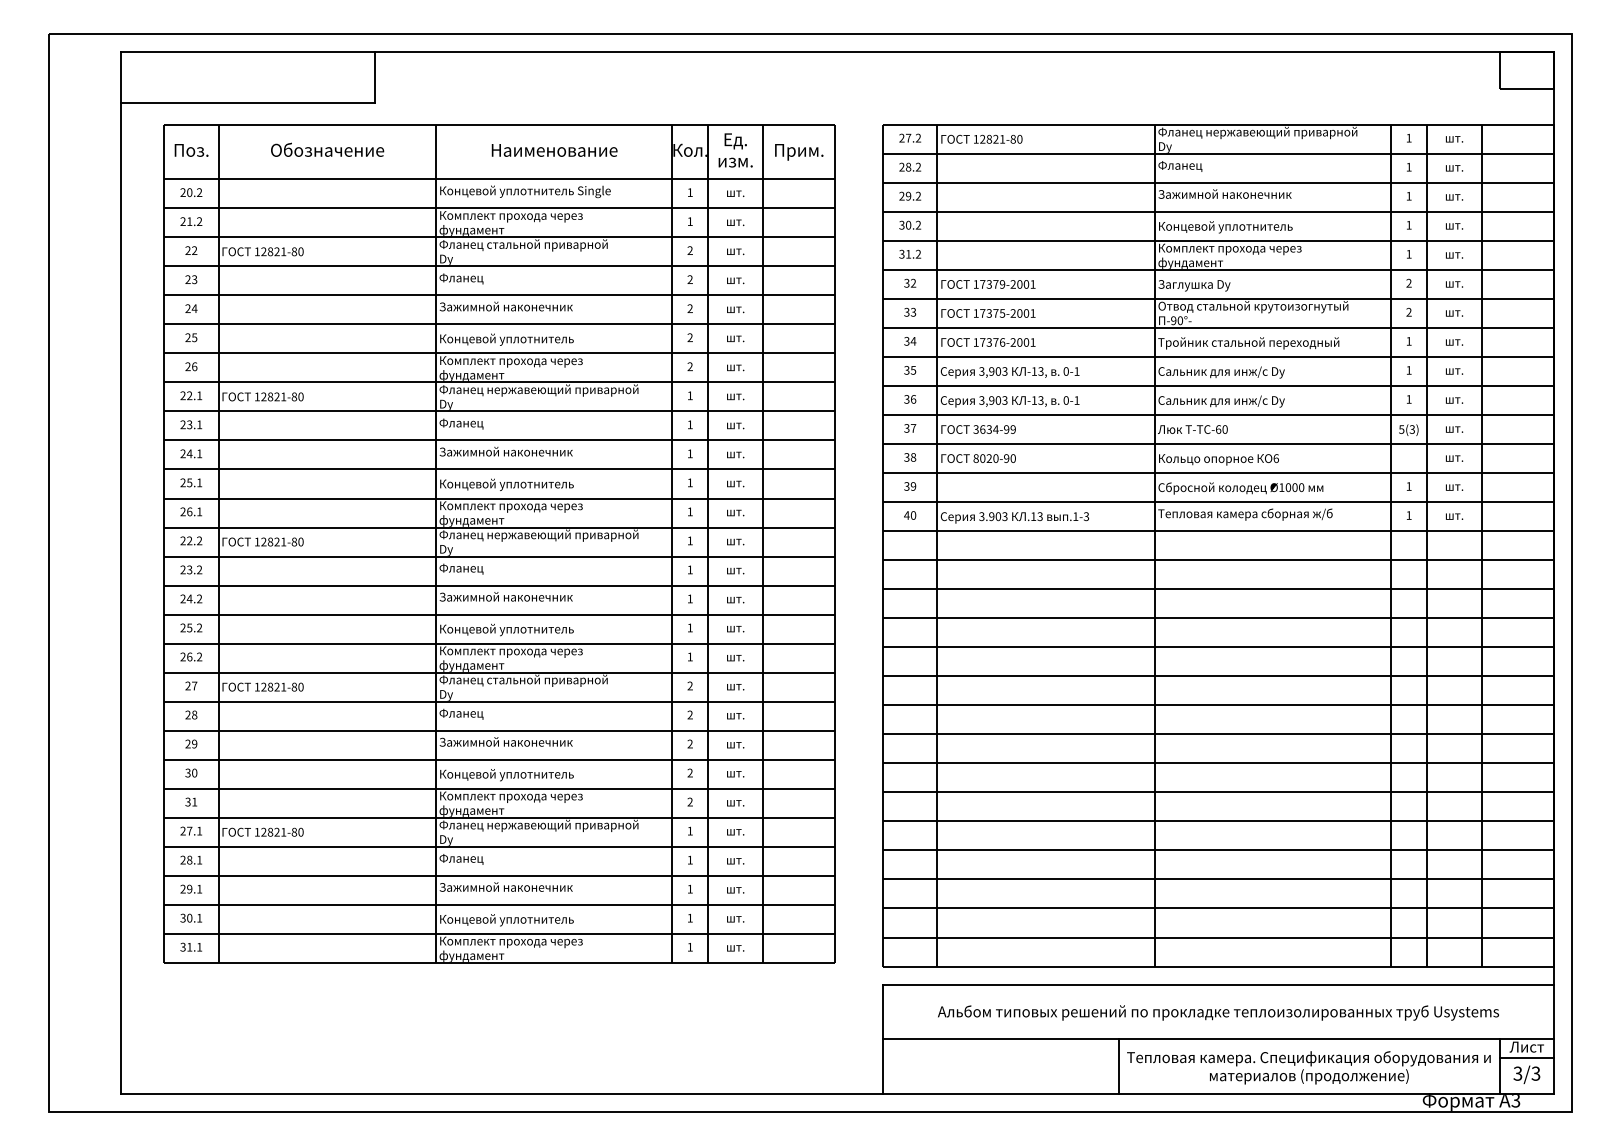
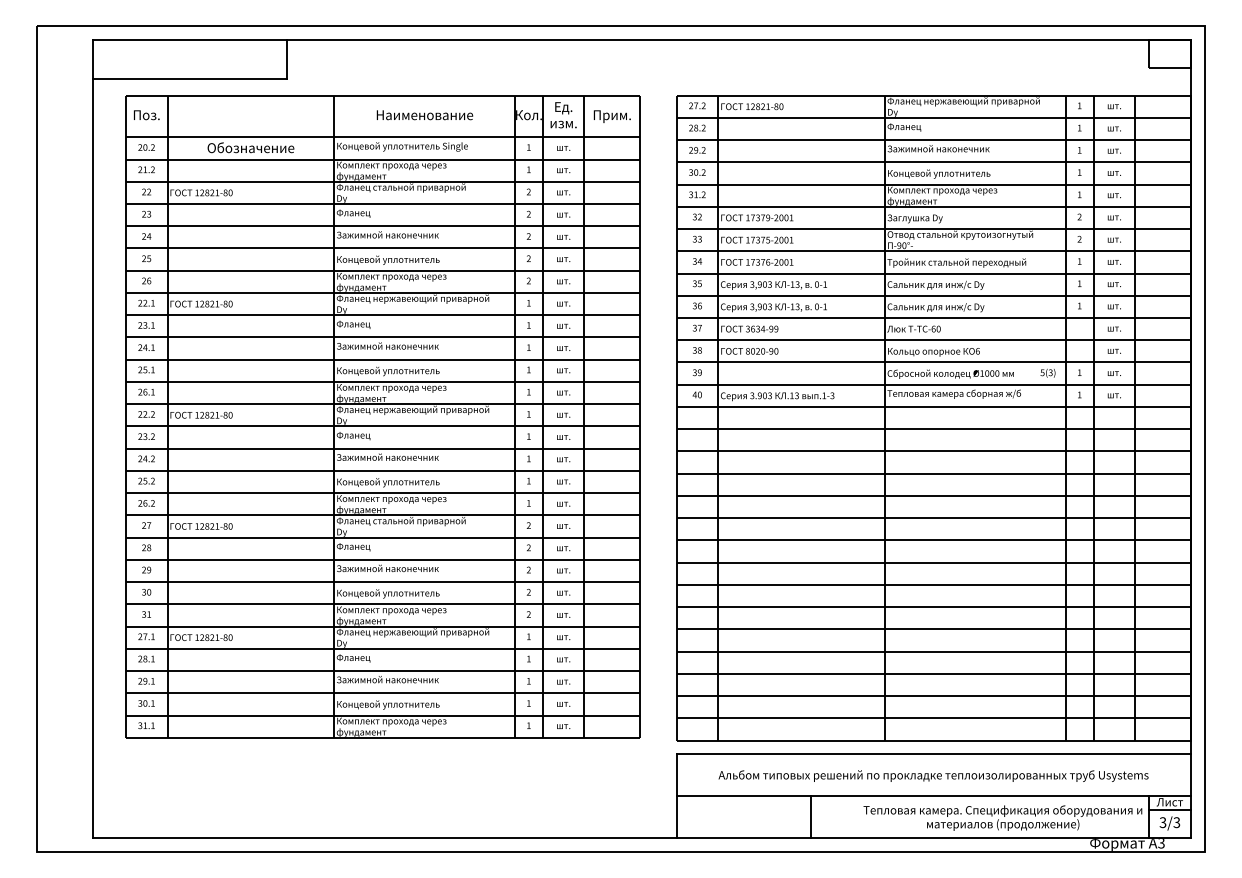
text: (327, 149) -> (250, 147), moved
text: (1408, 429) -> (1047, 372), moved
line: (1118, 1066) -> (810, 817), moved

